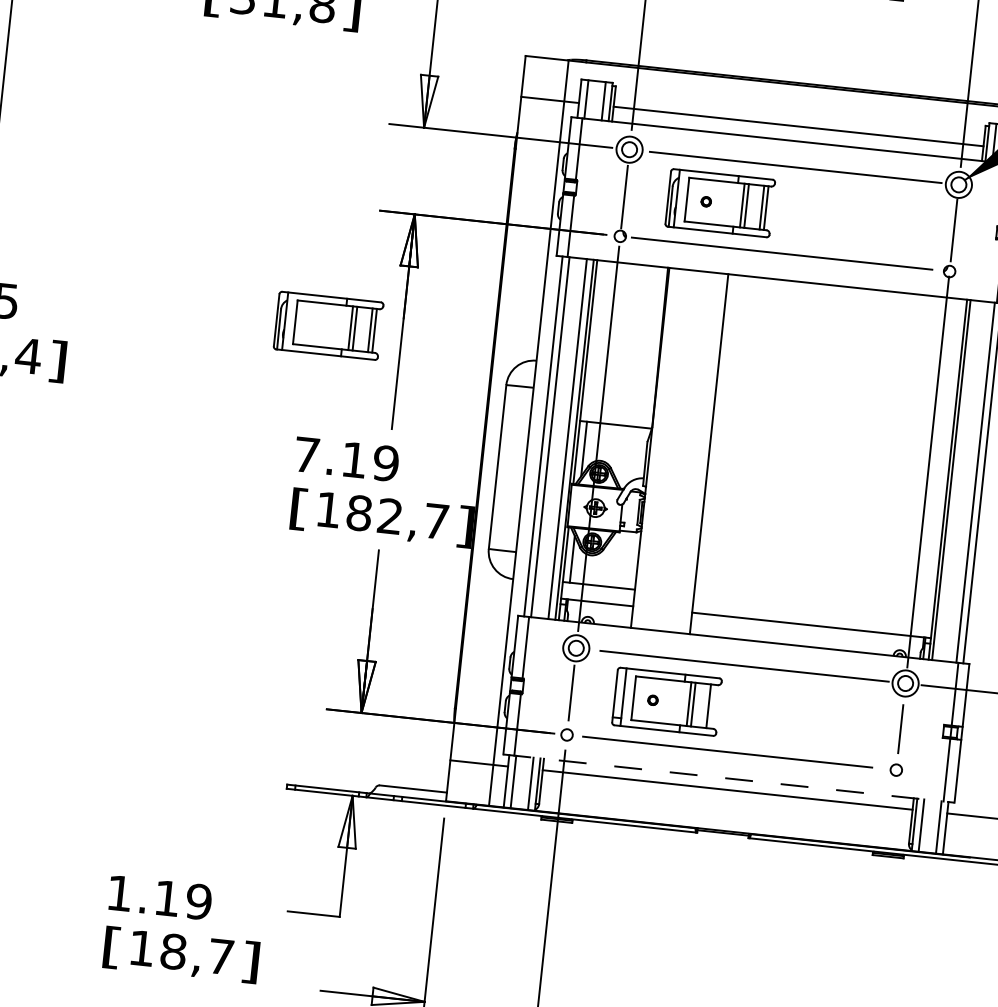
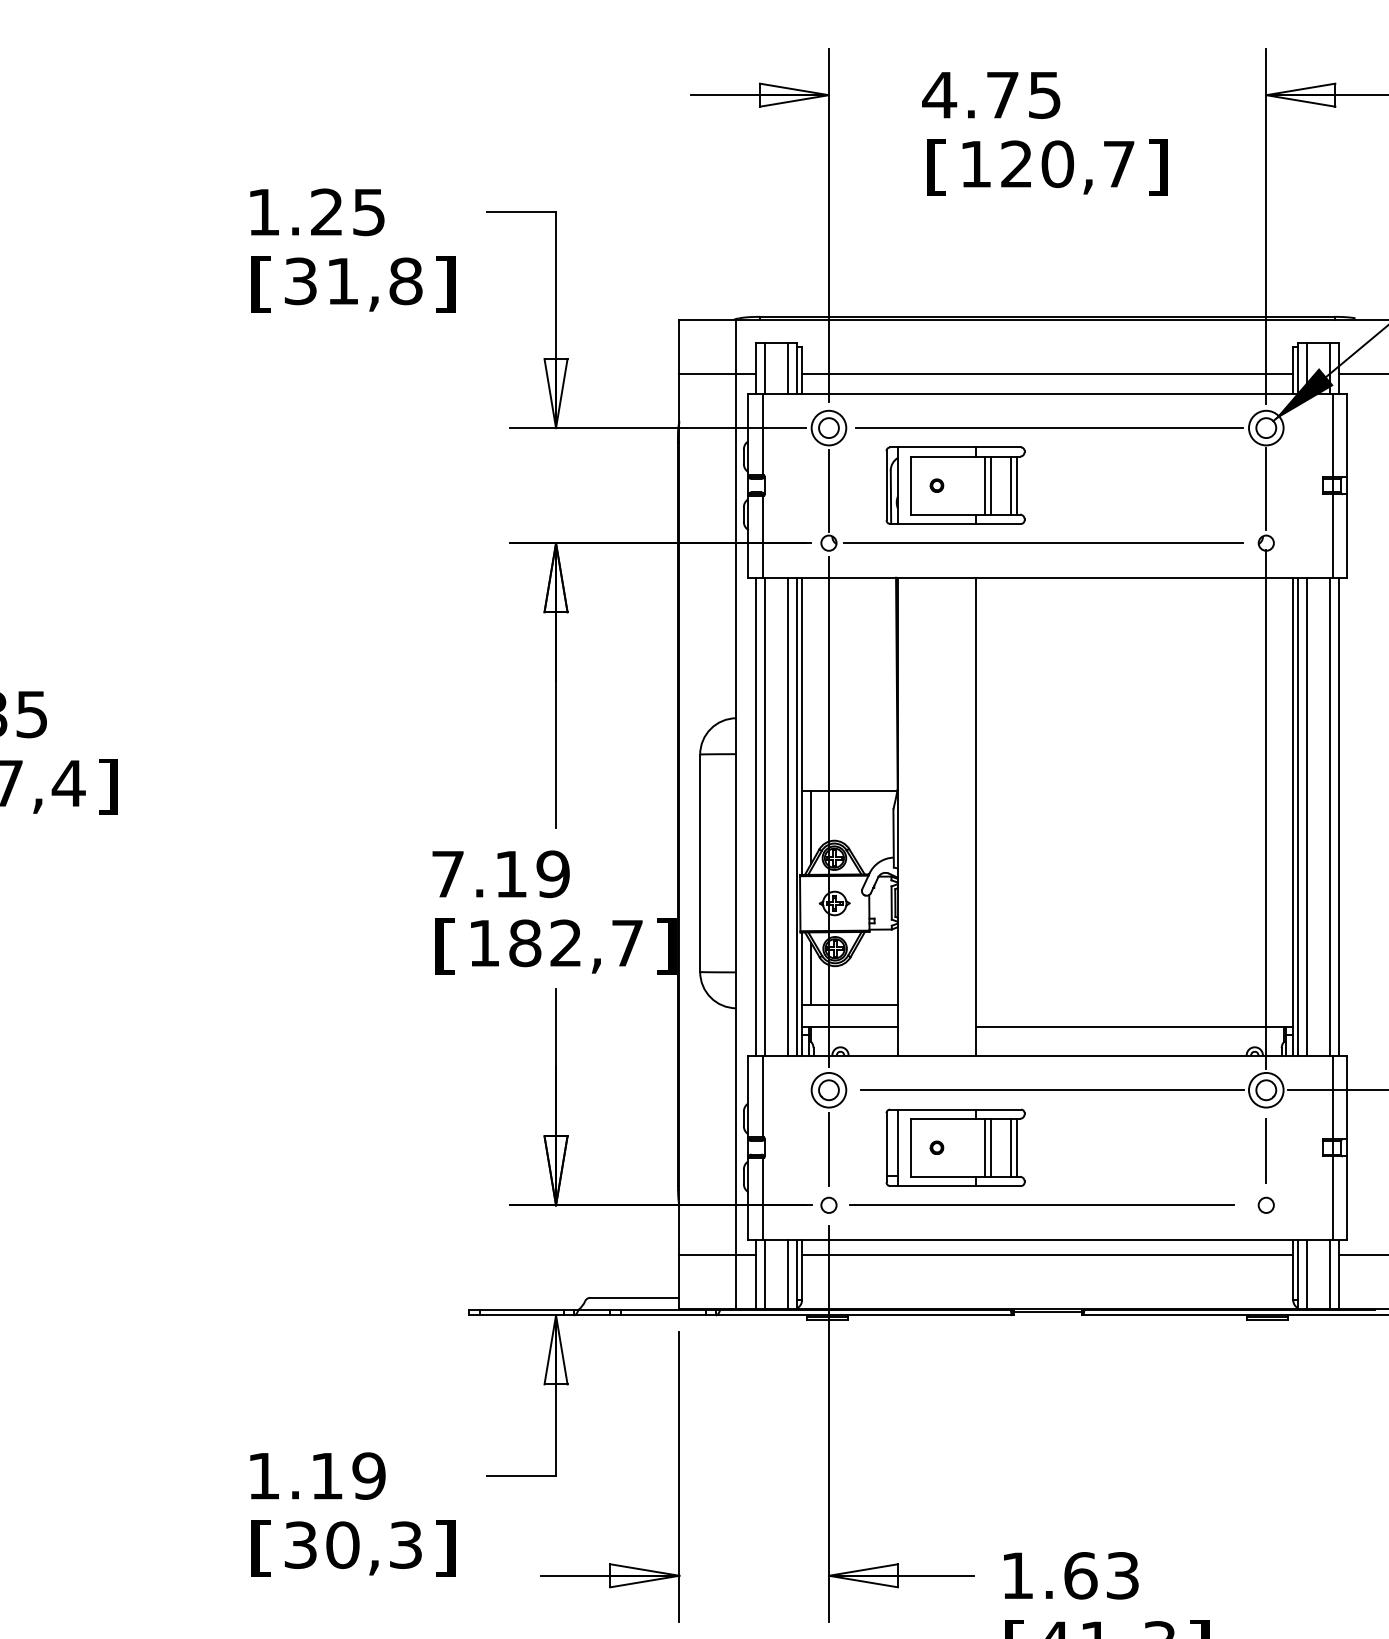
part: (328, 325) -> (458, 701), removed
line: (958, 480) -> (1307, 816), added
line: (712, 706) -> (1016, 1147), added
line: (728, 778) -> (1047, 1239), dashed -> solid
text: (180, 952) -> (352, 1544), 18,7 -> 30,3

